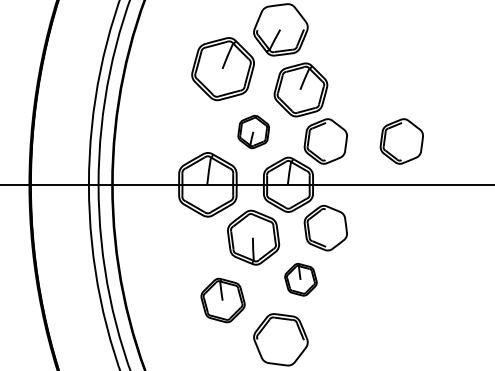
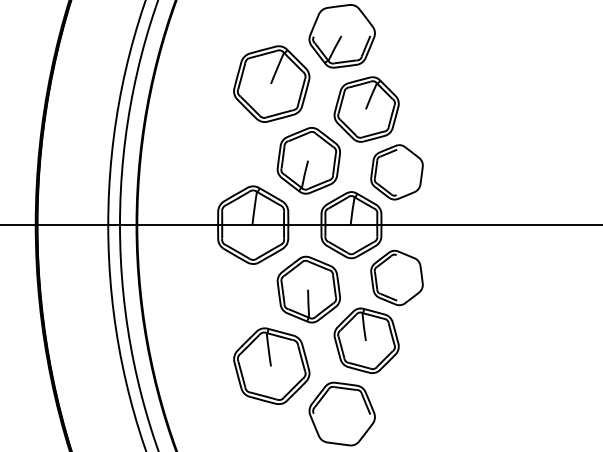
part: (253, 131) -> (308, 160), size x1.67
part: (401, 141) -> (489, 172), removed
part: (300, 279) -> (366, 340), size x1.67
part: (222, 300) -> (271, 366), size x1.43

